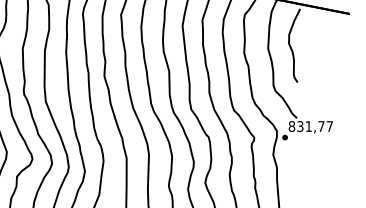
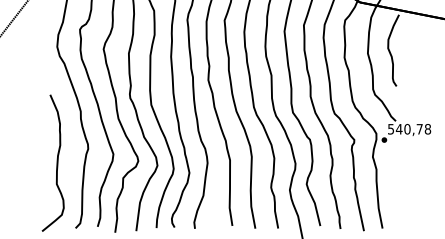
text: (310, 126) -> (409, 129), 831,77 -> 540,78

